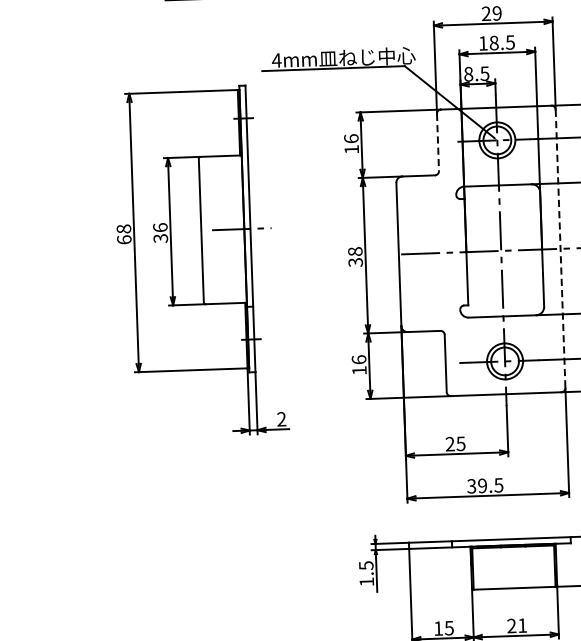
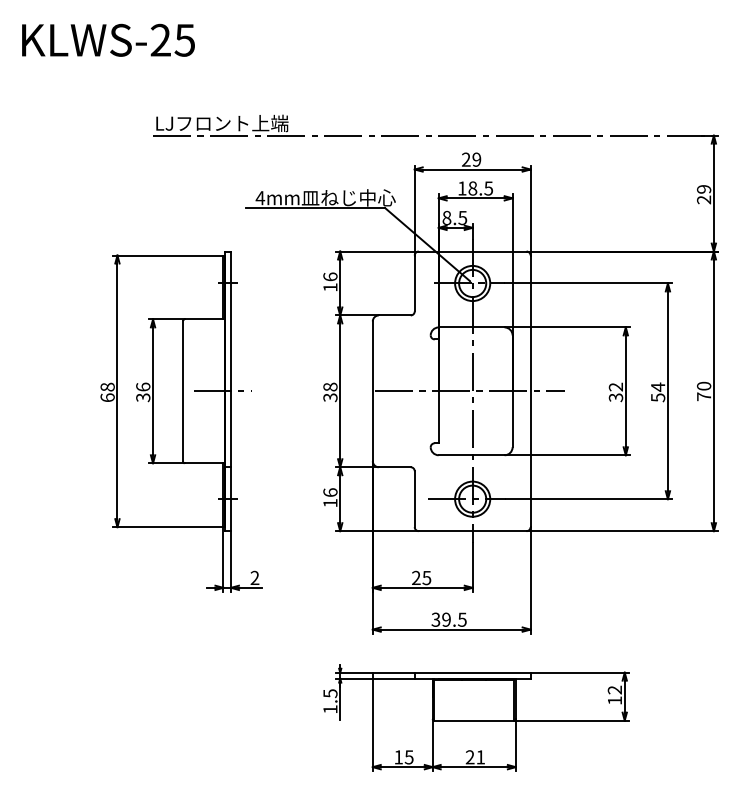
line: (437, 142) -> (414, 283), dashed -> solid
line: (560, 249) -> (530, 391), dashed -> solid
part: (200, 261) -> (181, 421), moved

